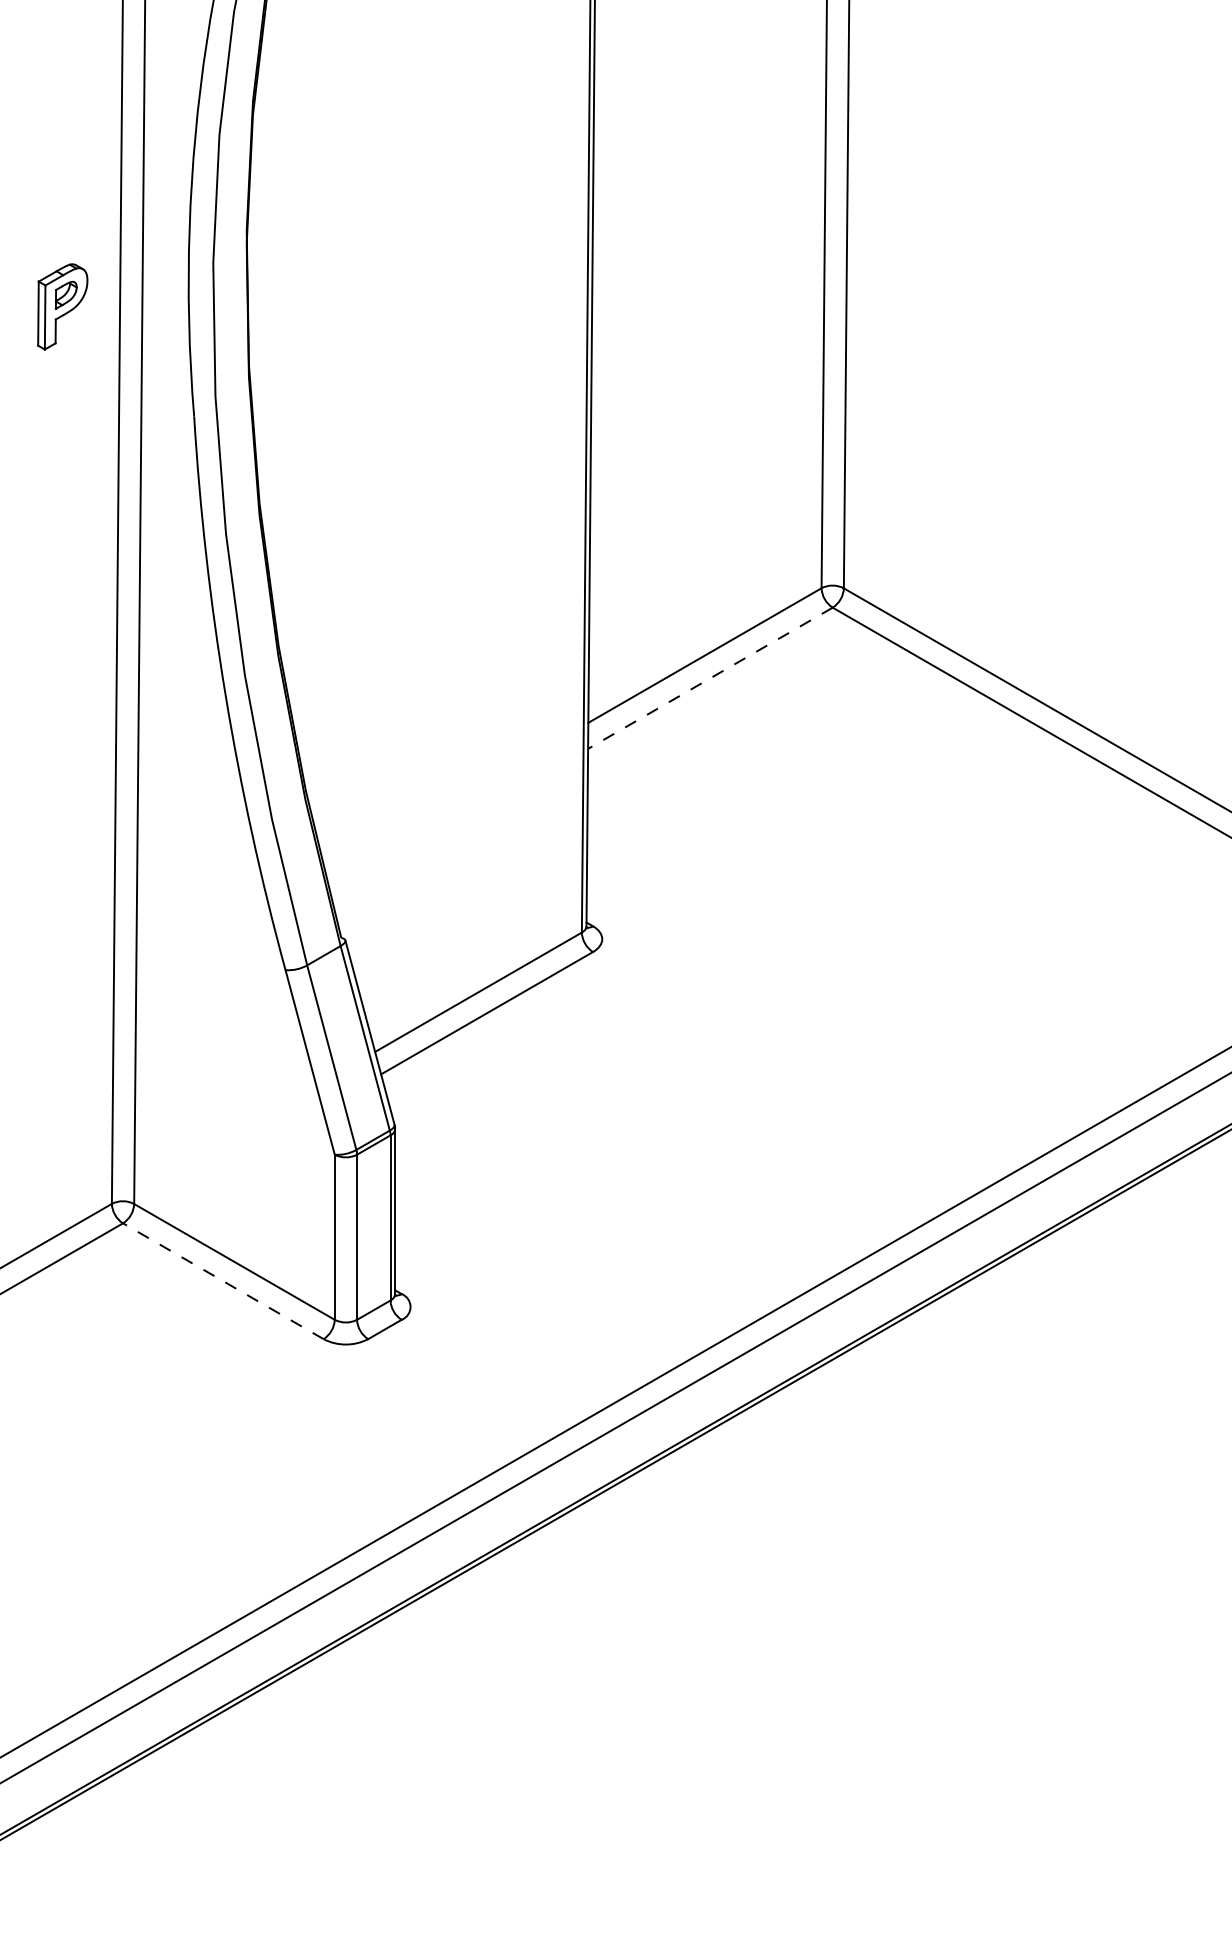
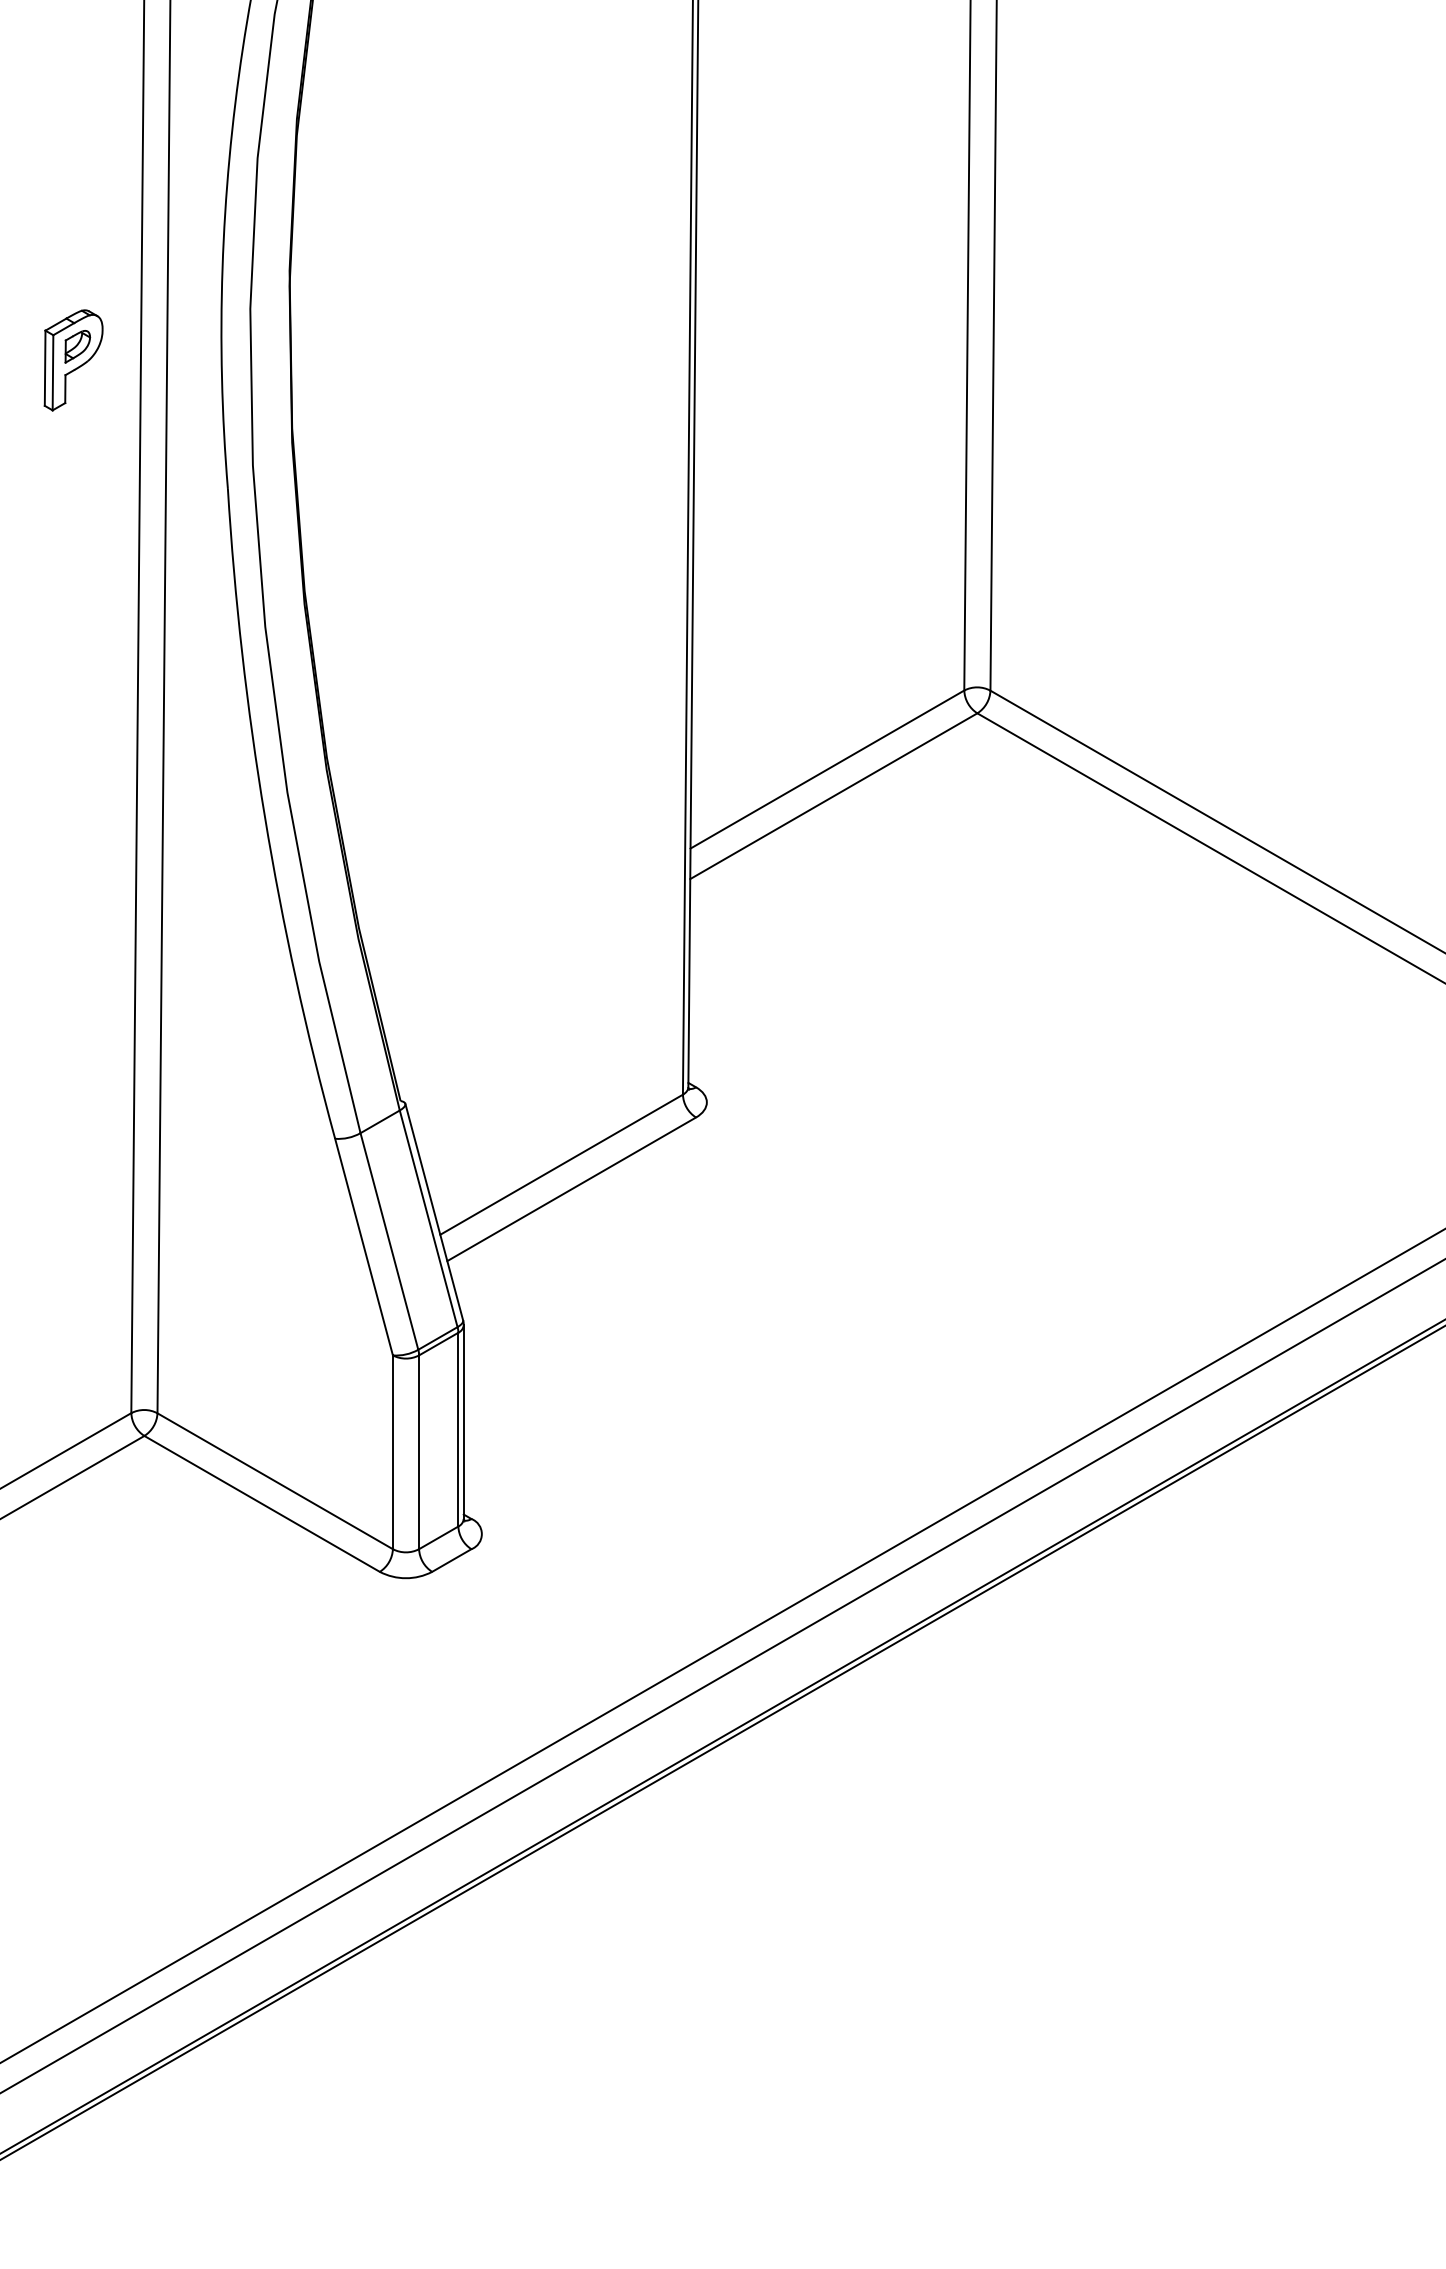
line: (710, 678) -> (833, 796), dashed -> solid
line: (223, 1280) -> (262, 1503), dashed -> solid

